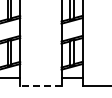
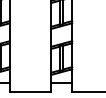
line: (40, 86) -> (30, 91), dashed -> solid

